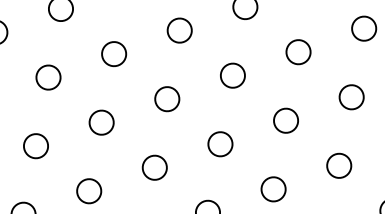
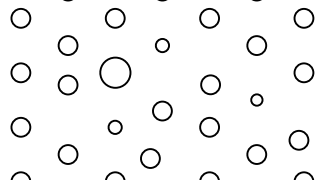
circle: (179, 30) -> (162, 45), size x0.7
circle: (113, 53) -> (114, 72), size x1.6
circle: (232, 75) -> (210, 84), moved
circle: (47, 76) -> (67, 84), moved
circle: (167, 98) -> (162, 110), moved
circle: (285, 120) -> (256, 99), size x0.6
circle: (100, 122) -> (114, 127), size x0.7
circle: (338, 166) -> (298, 140), moved
circle: (154, 167) -> (150, 158), moved

